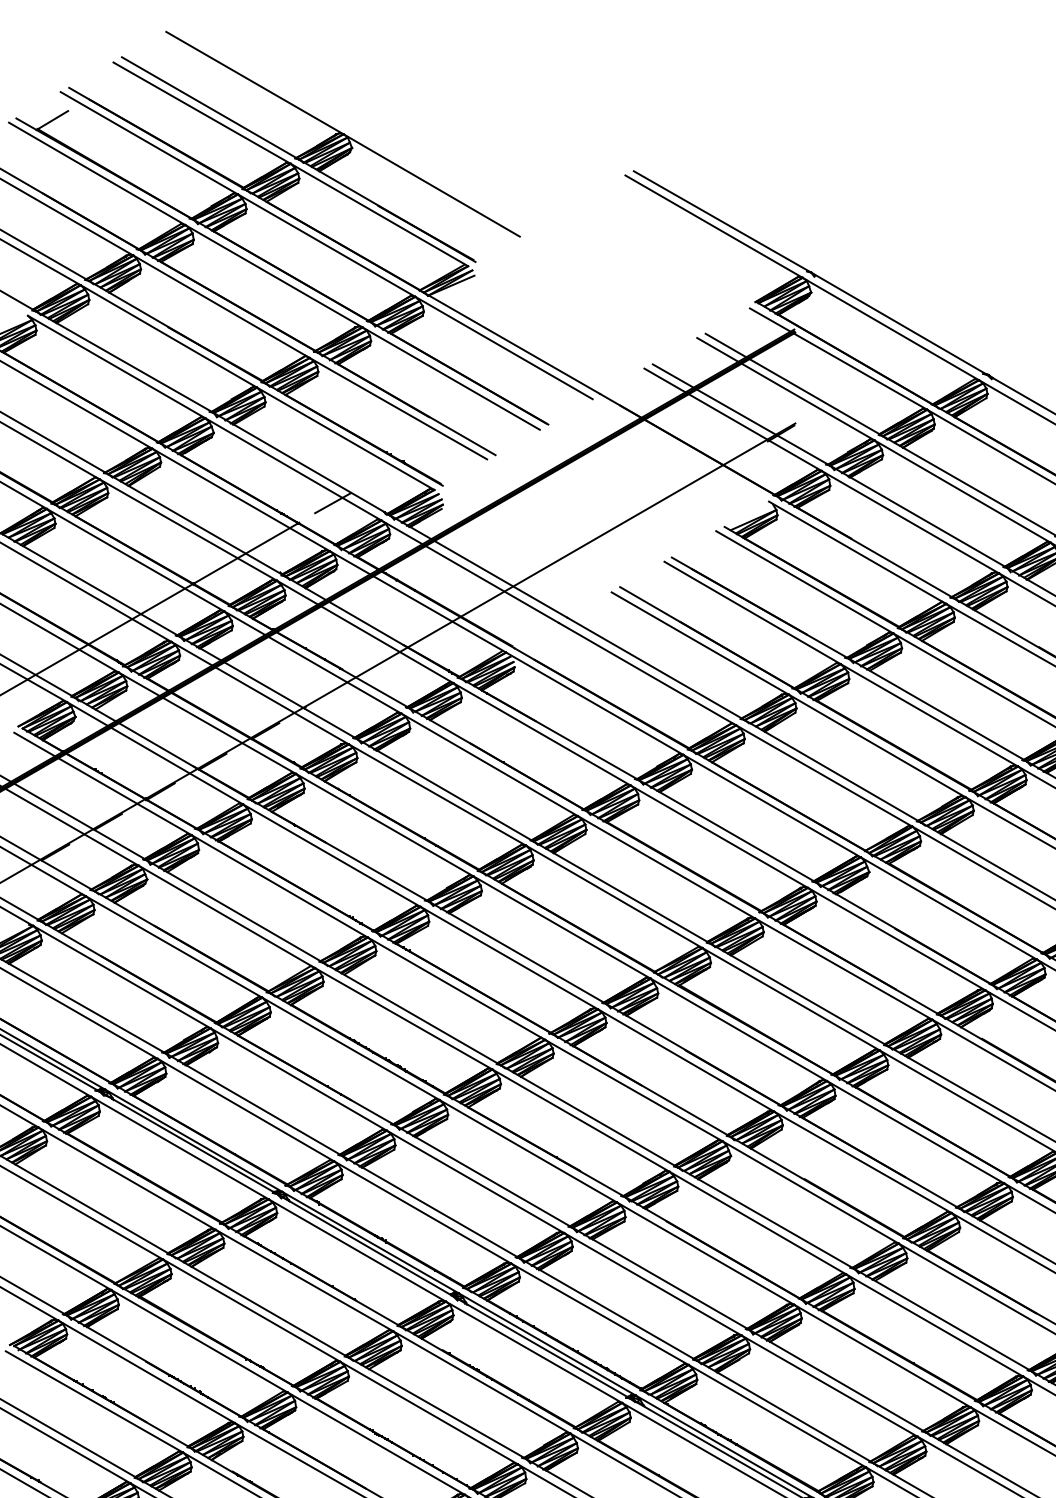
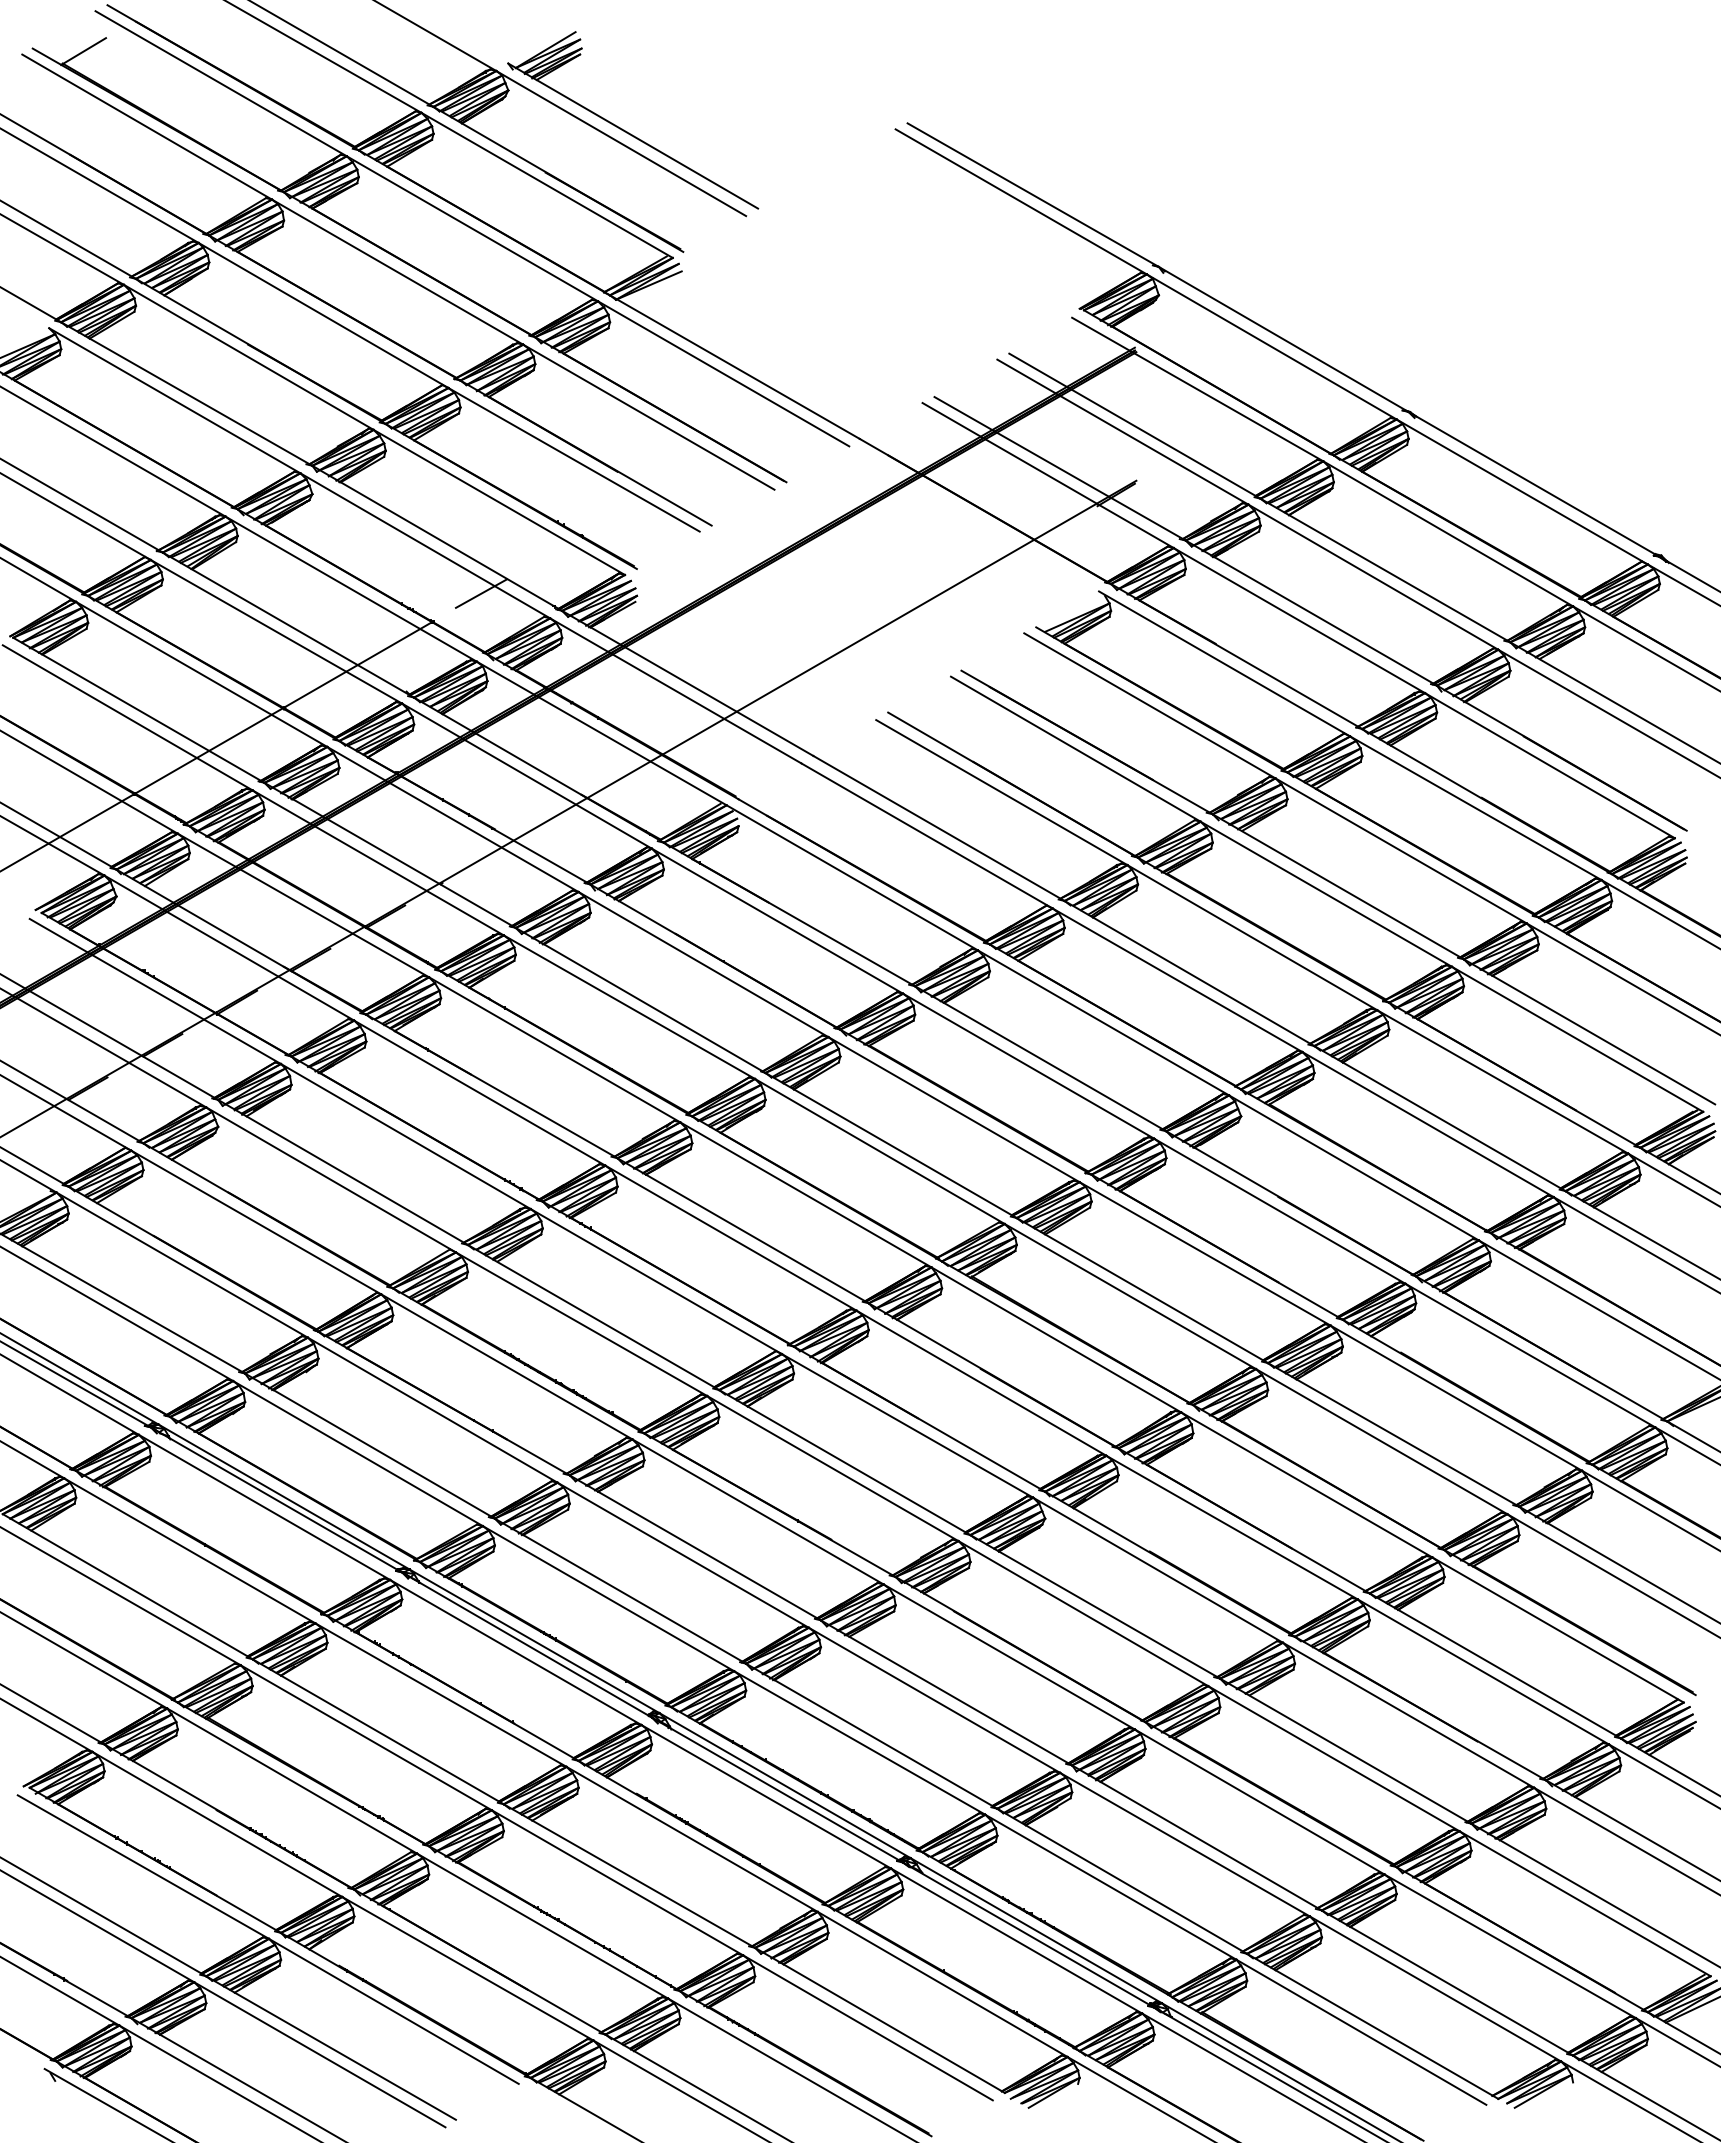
part: (436, 176) -> (627, 131), added

